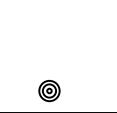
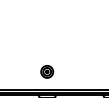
part: (48, 90) -> (46, 71), size x0.7

